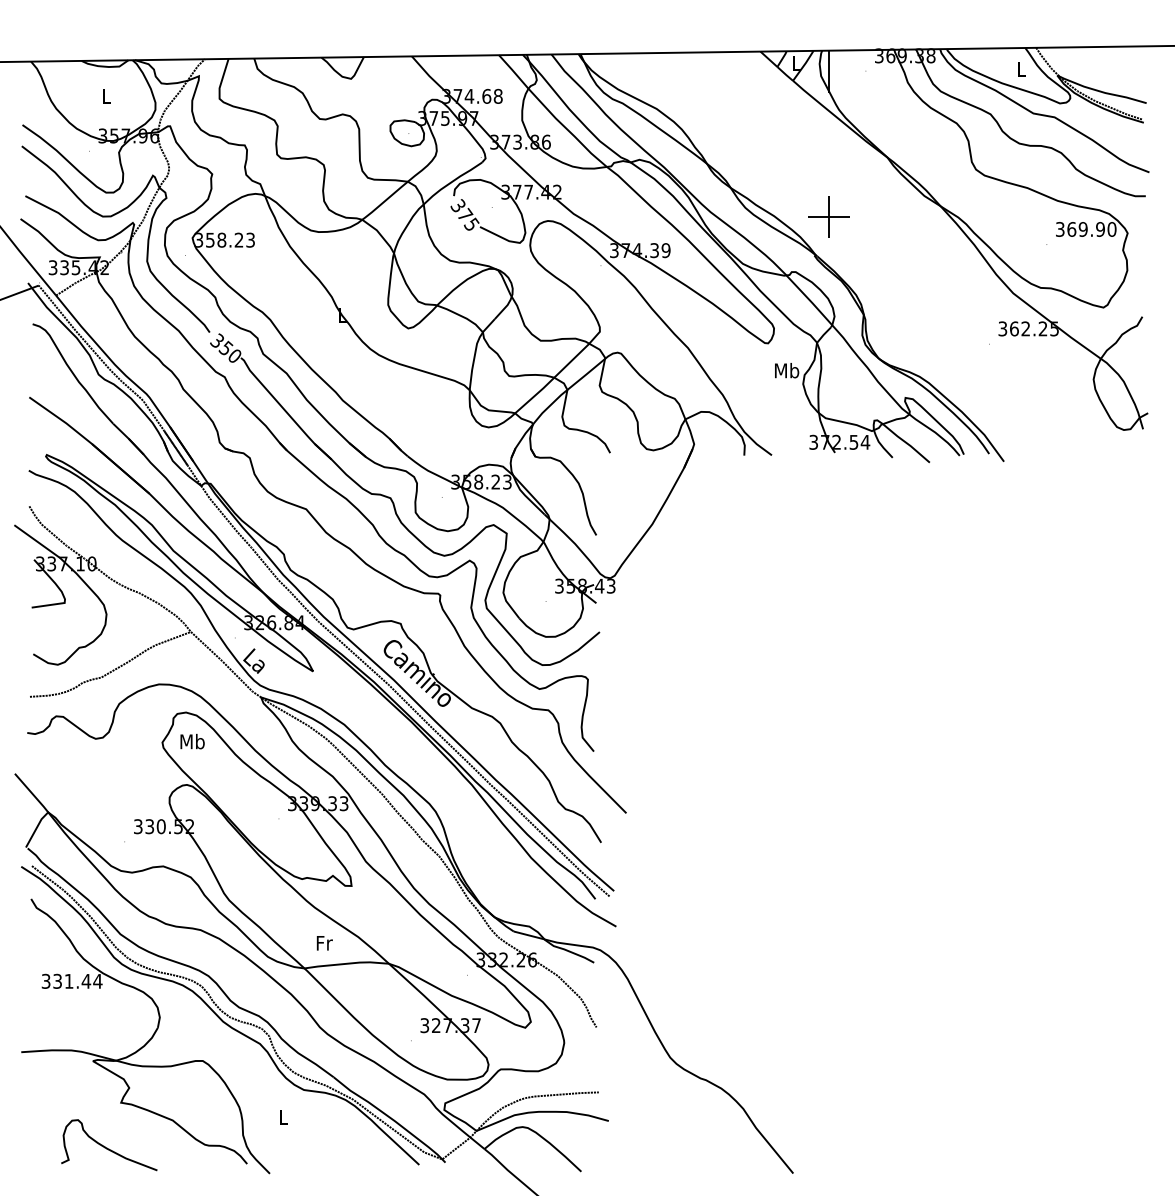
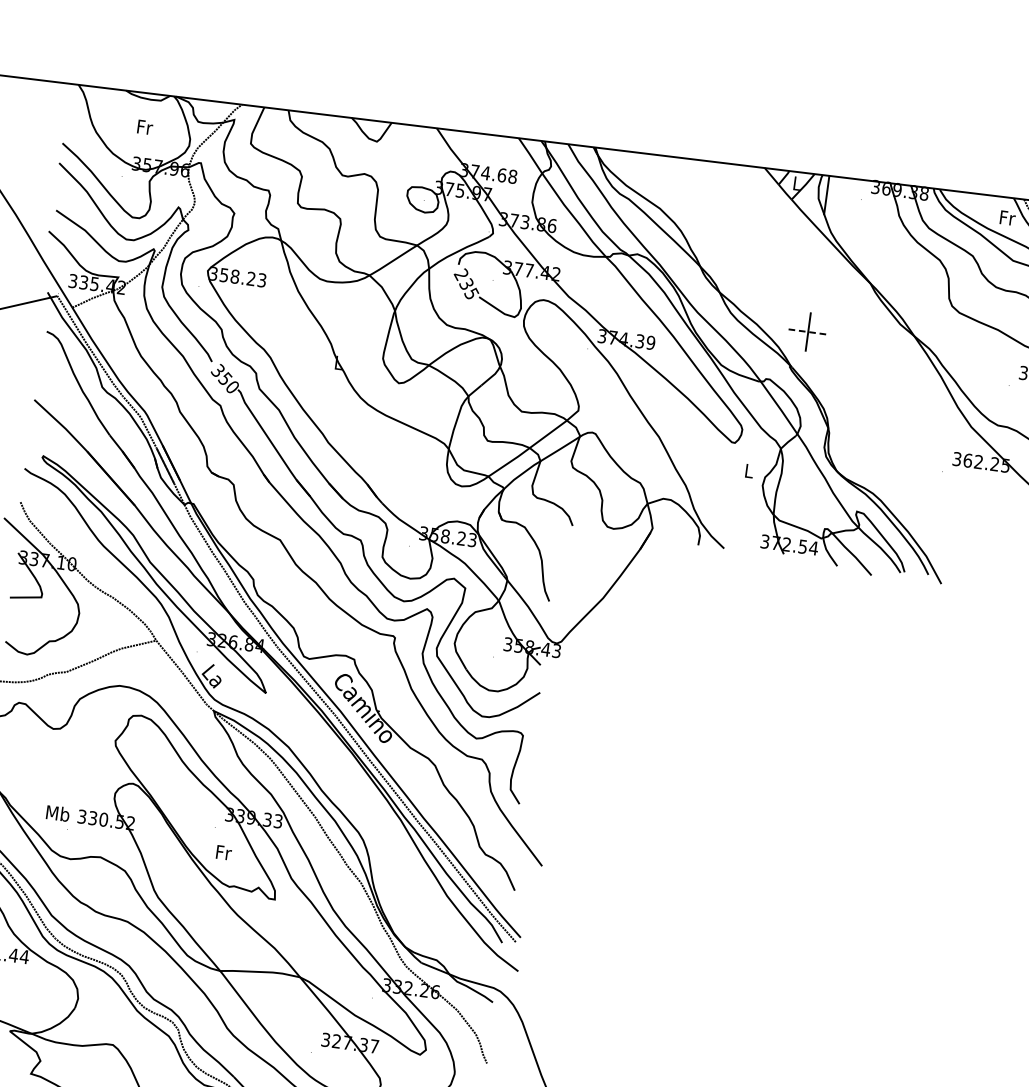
text: (1021, 69) -> (1007, 217), L -> Fr
text: (106, 96) -> (145, 127), L -> Fr
text: (461, 209) -> (463, 278), 375 -> 235
line: (829, 216) -> (808, 331), solid -> dashed
text: (787, 370) -> (749, 470), Mb -> L
text: (192, 741) -> (57, 813), moved
text: (324, 943) -> (223, 852), moved

